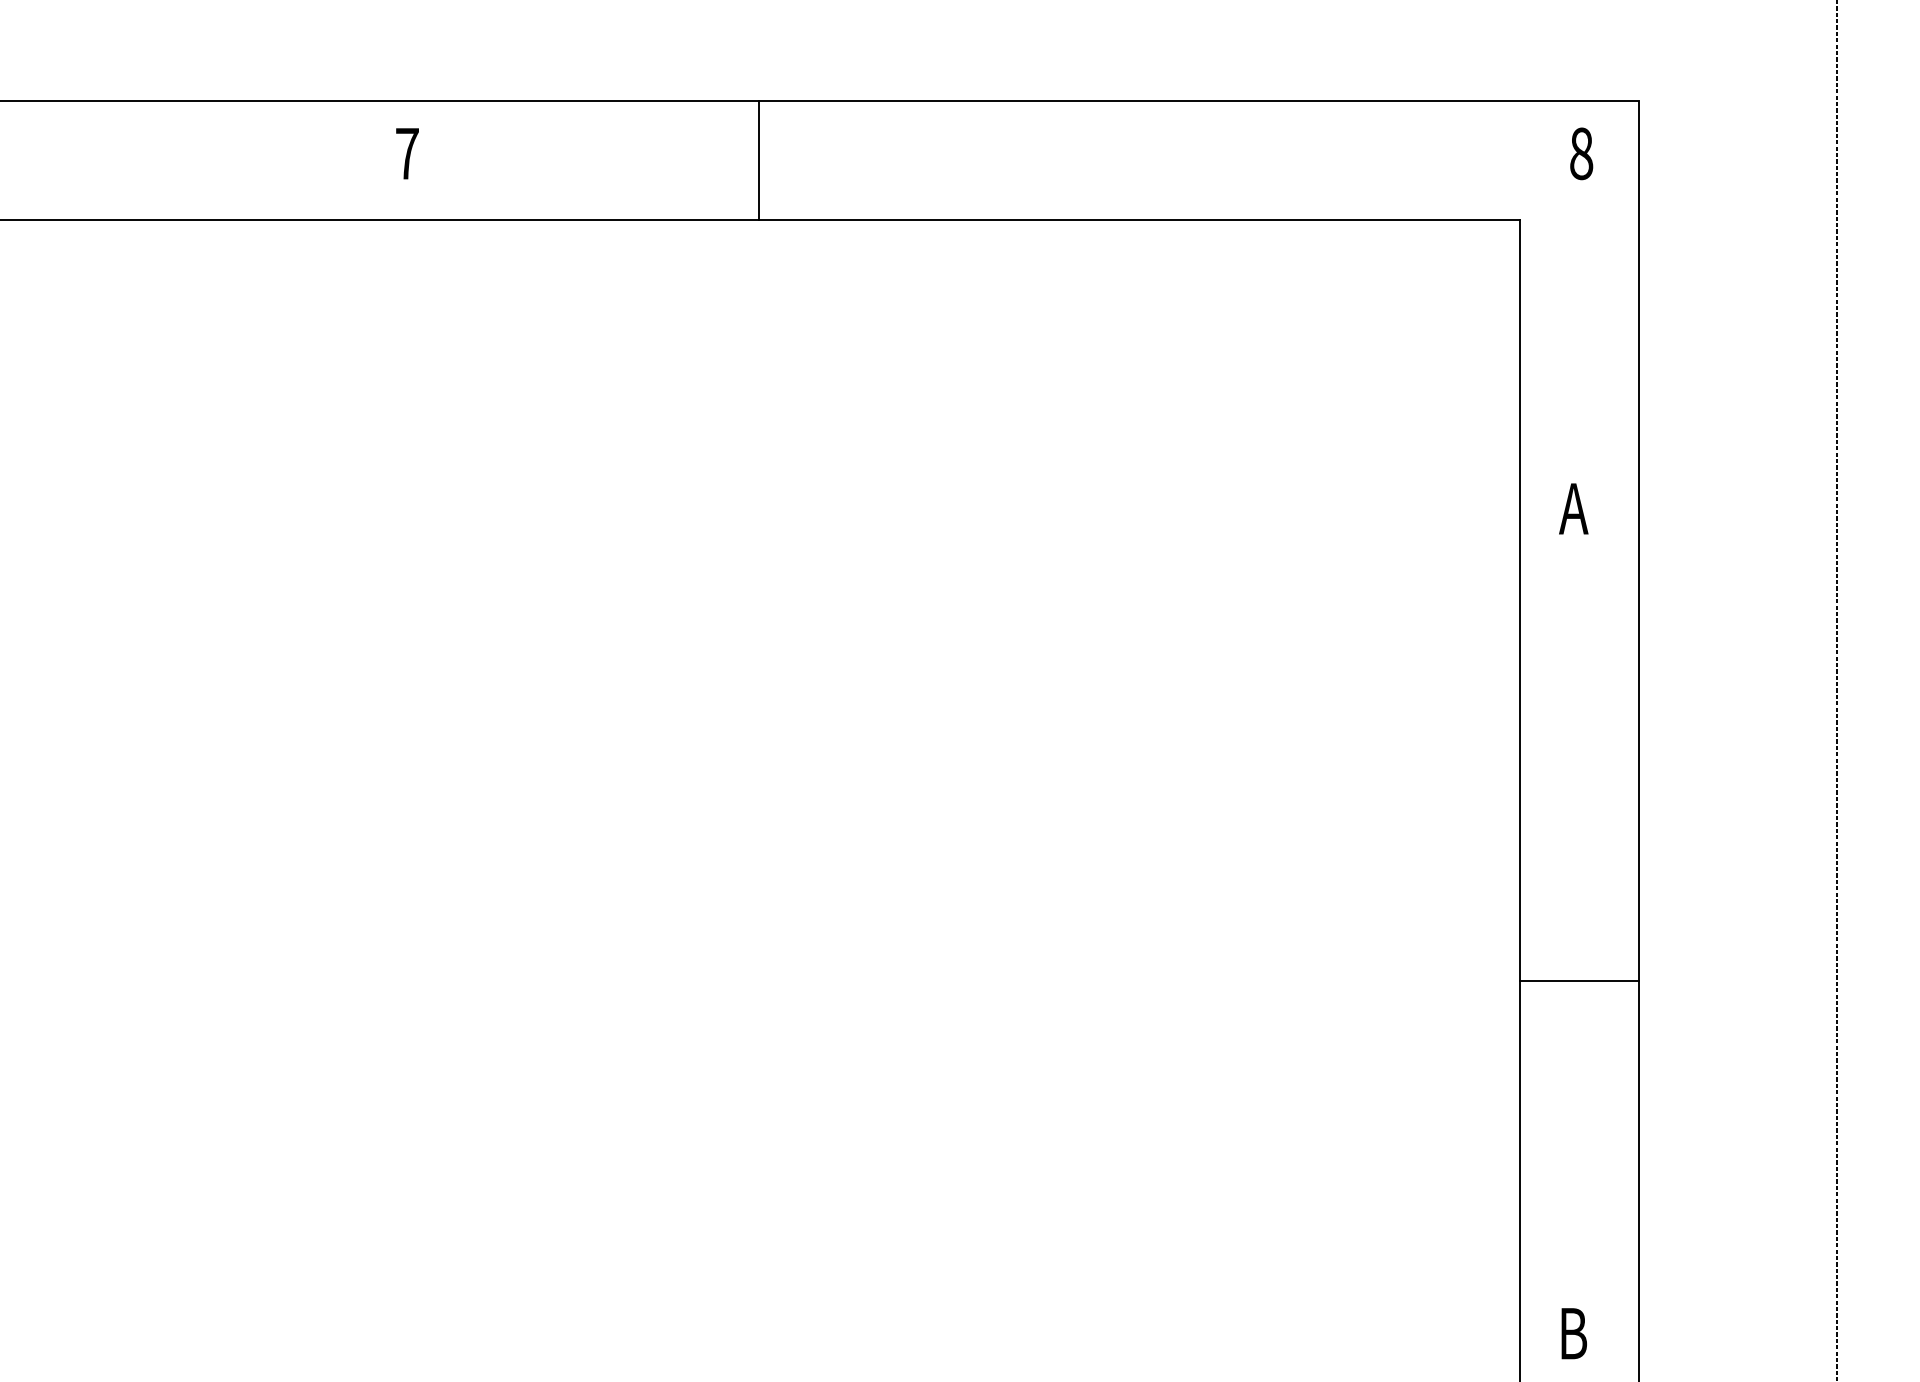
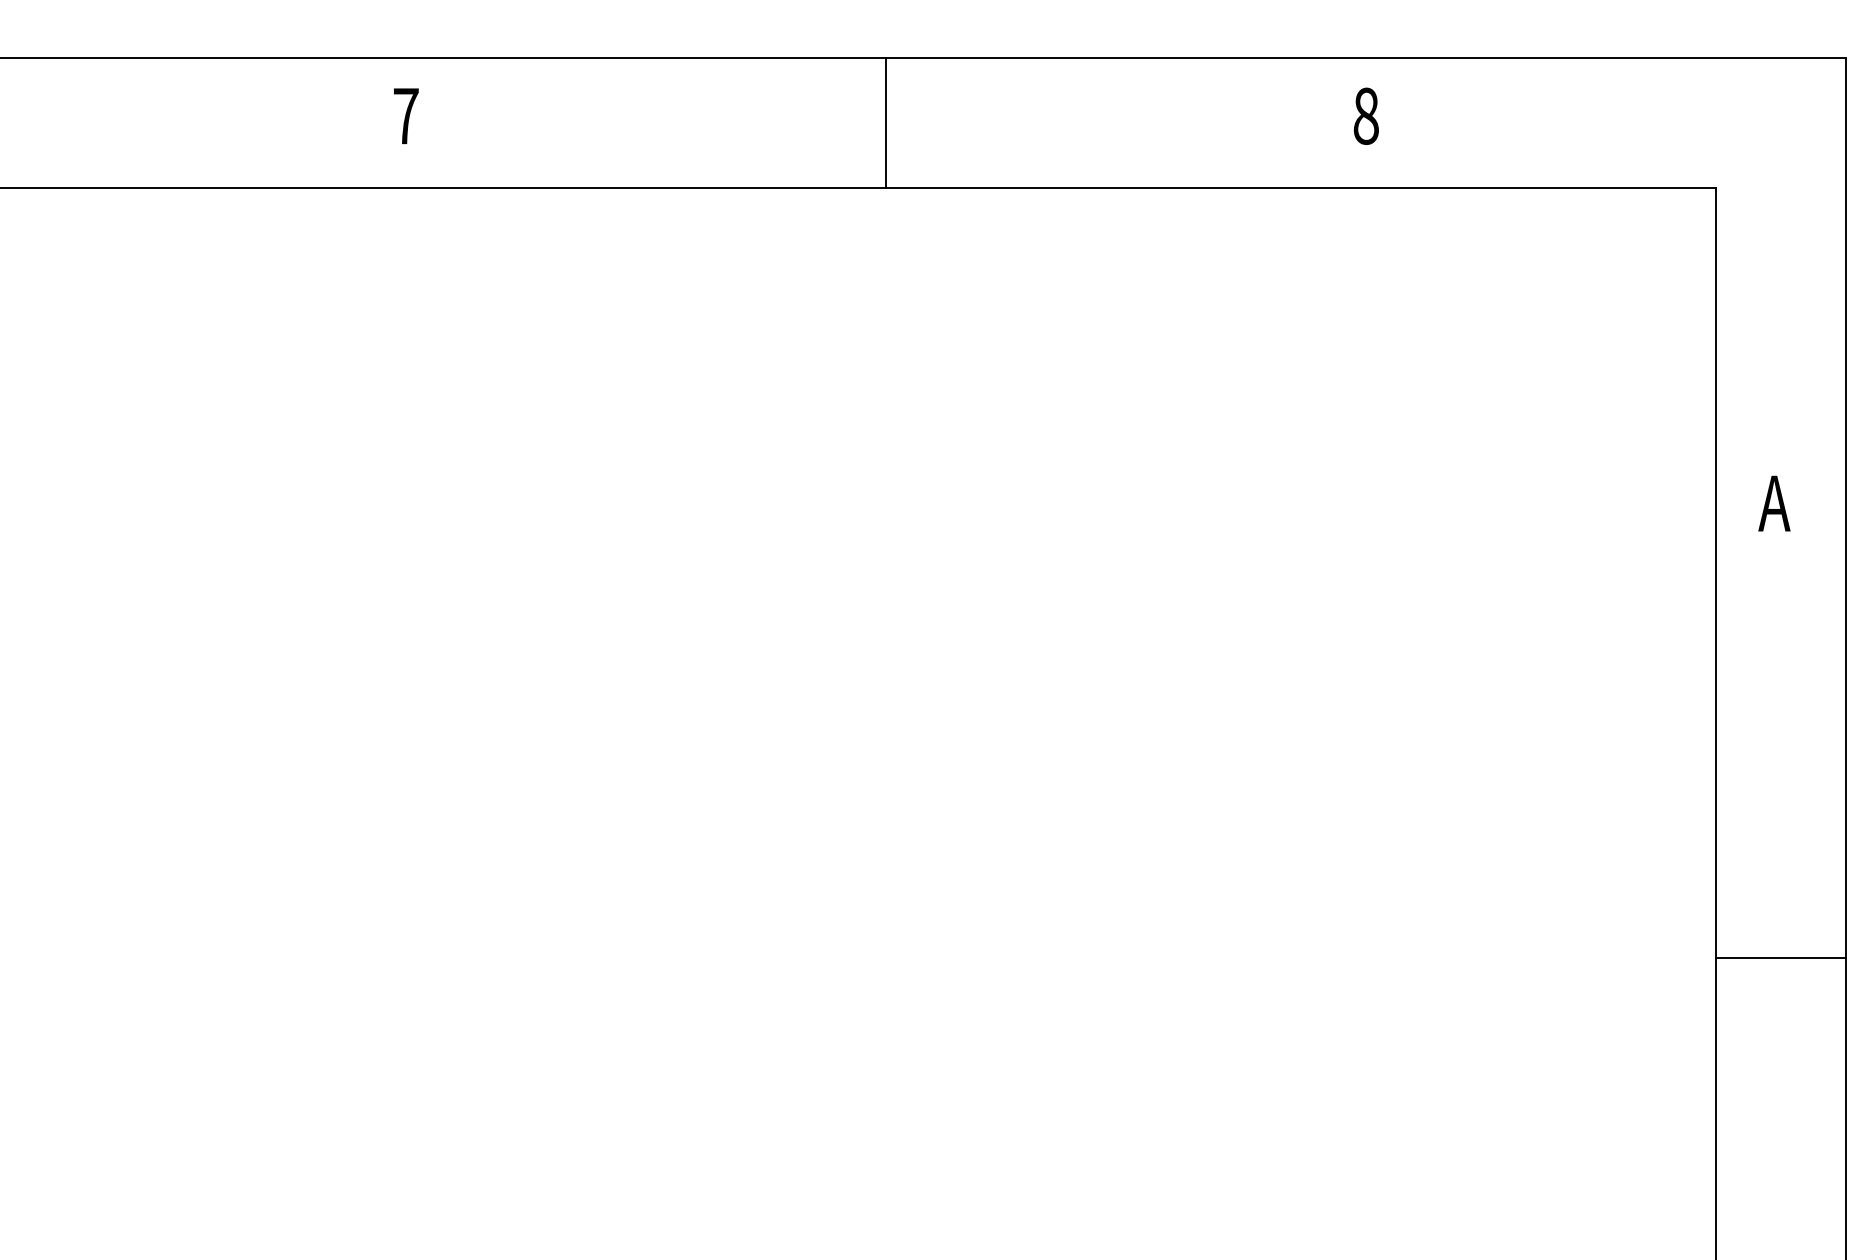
text: (407, 153) -> (406, 115), moved
text: (1581, 153) -> (1366, 115), moved
line: (1579, 980) -> (1780, 958), moved

